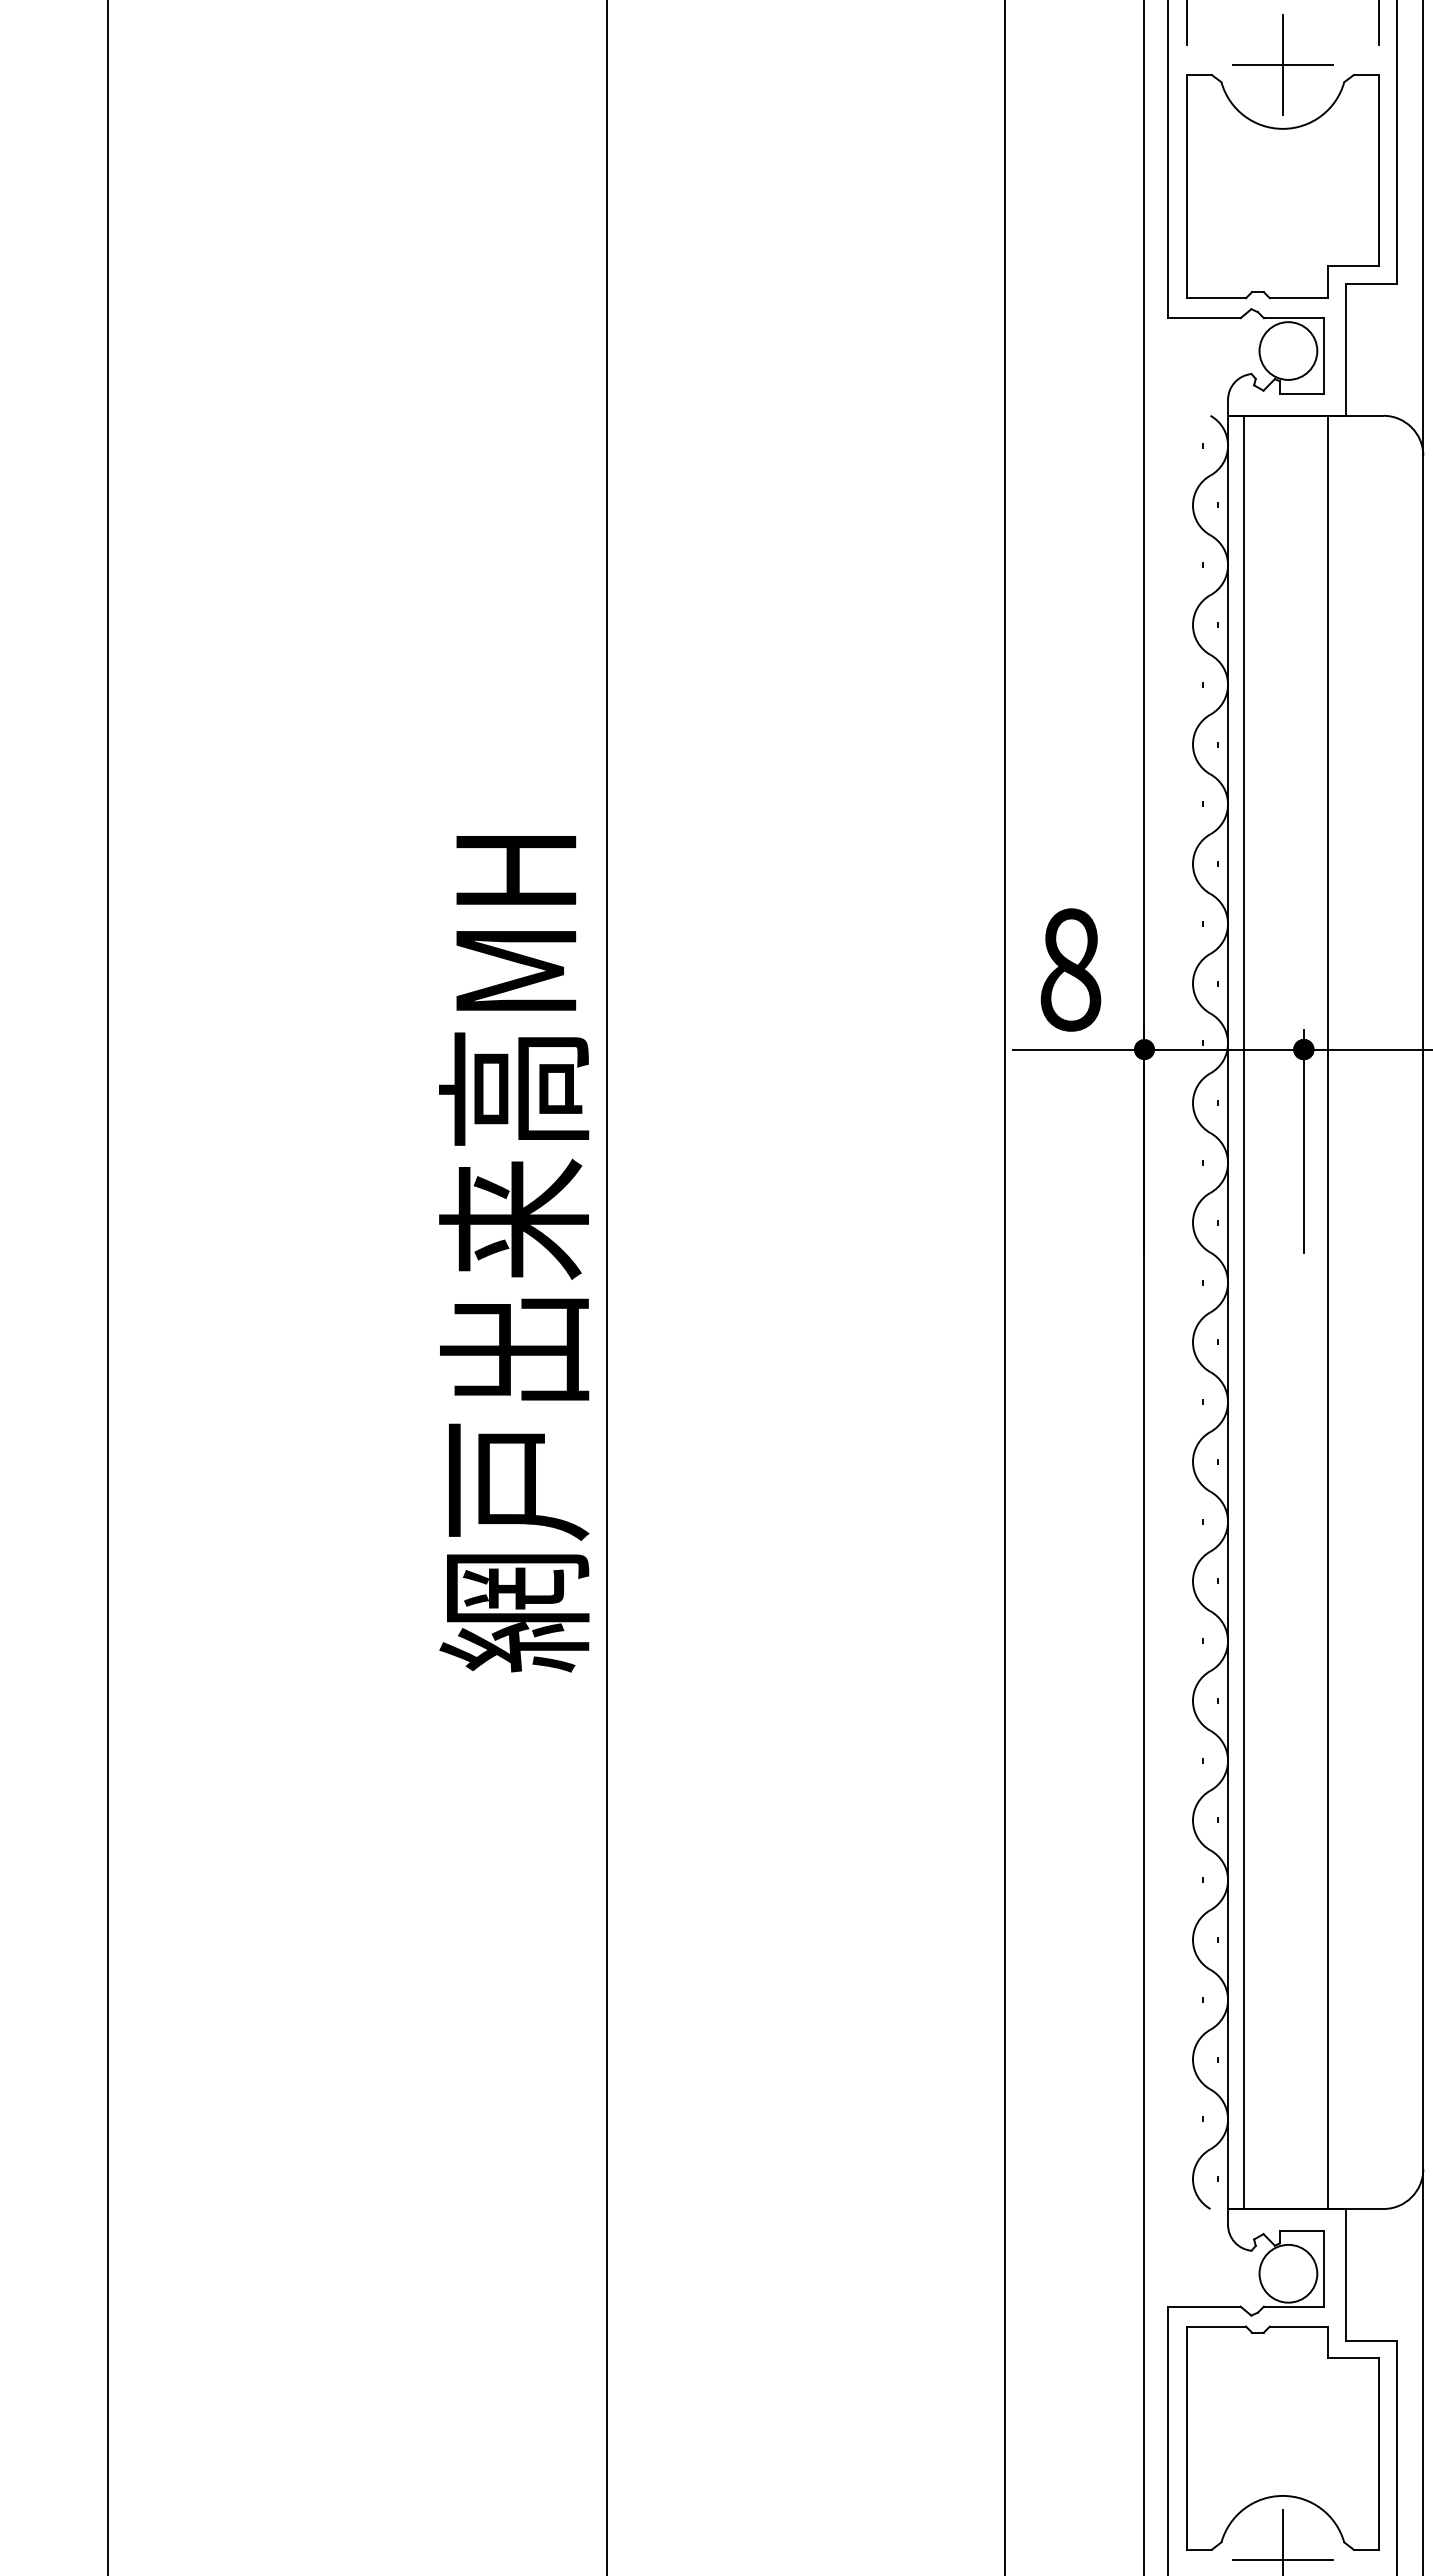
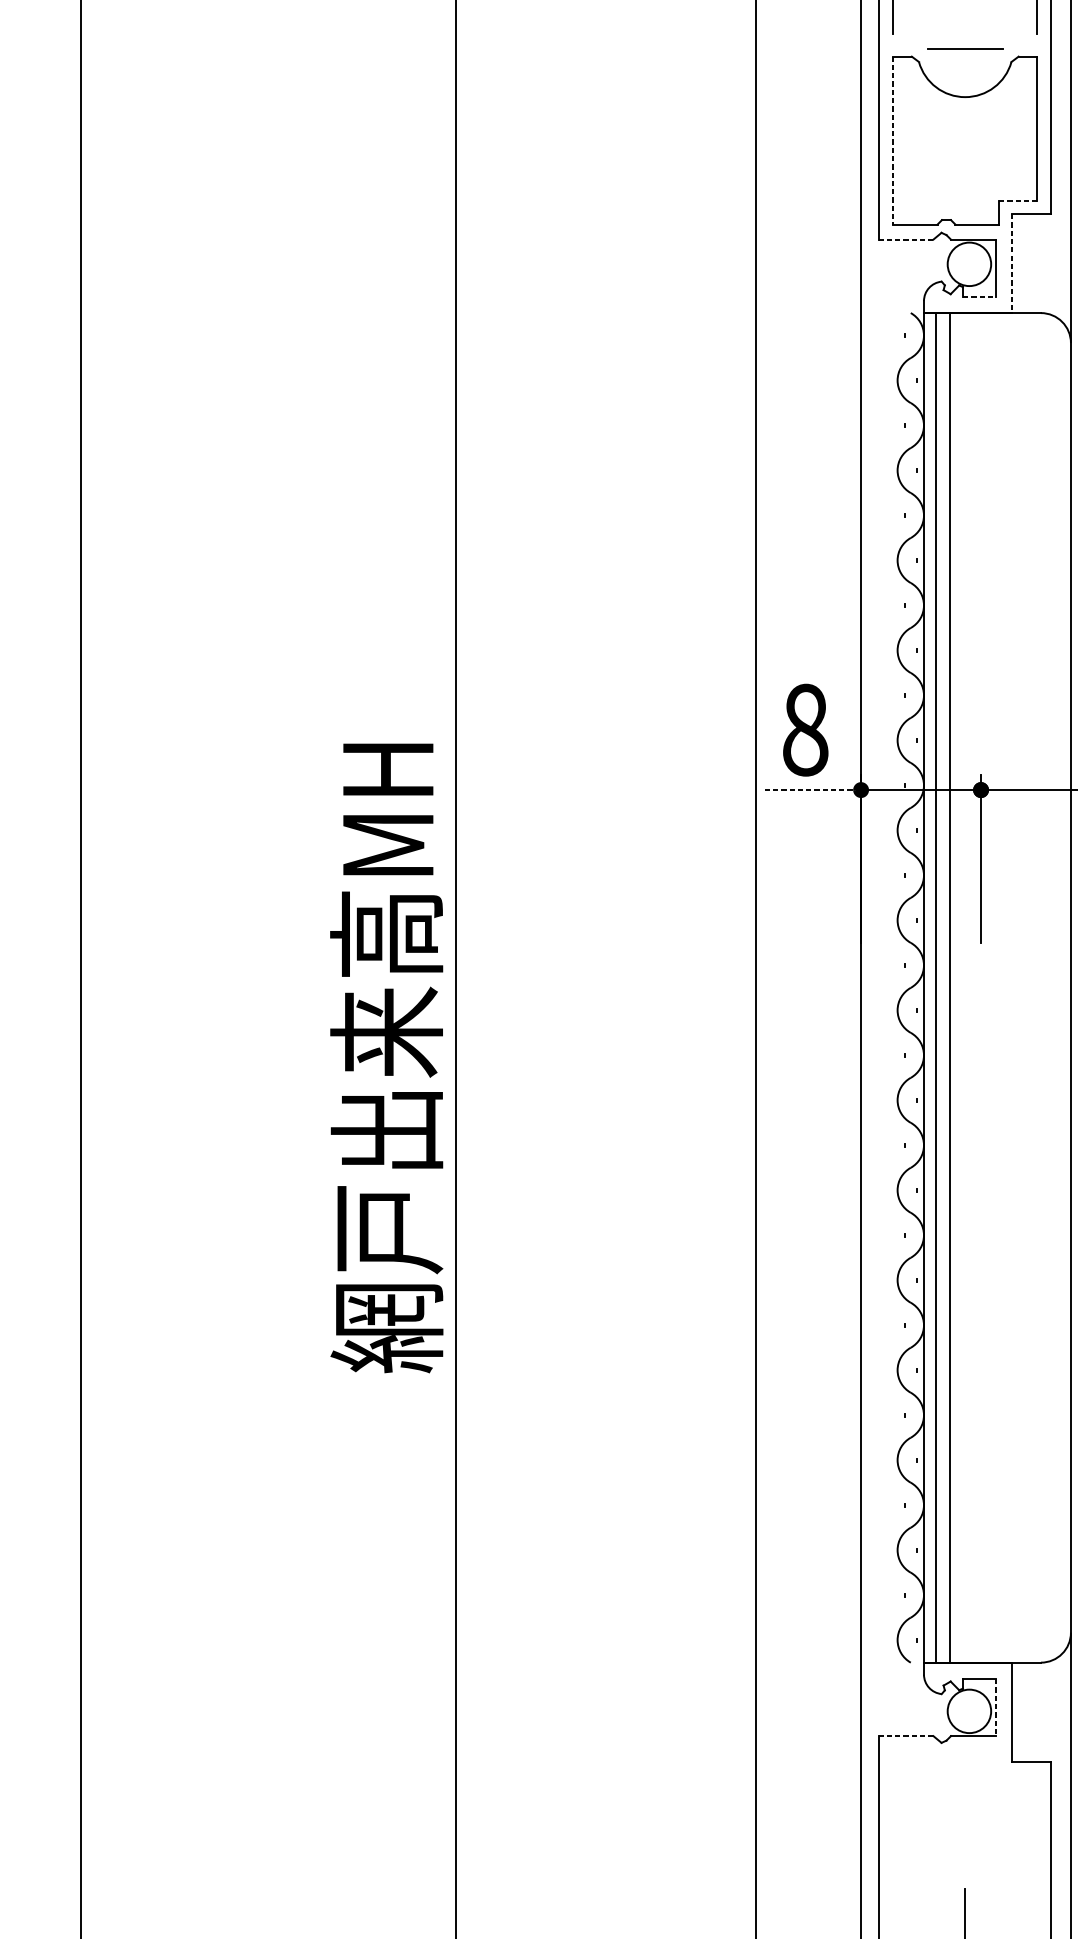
line: (1282, 64) -> (964, 48), removed
line: (1187, 186) -> (893, 140), solid -> dashed
line: (1353, 266) -> (1018, 200), solid -> dashed
line: (1203, 318) -> (905, 239), solid -> dashed
line: (1345, 350) -> (1012, 263), solid -> dashed
line: (1301, 393) -> (979, 296), solid -> dashed
line: (1078, 1049) -> (811, 790), solid -> dashed
text: (514, 1254) -> (386, 1058), moved
line: (1327, 1312) -> (949, 987), moved
line: (1323, 2268) -> (995, 1707), solid -> dashed
line: (1203, 2306) -> (905, 1736), solid -> dashed
part: (1282, 2437) -> (964, 1834), removed
line: (1282, 2559) -> (964, 1926), removed

